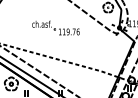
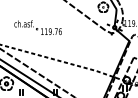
part: (55, 27) -> (37, 27), moved

